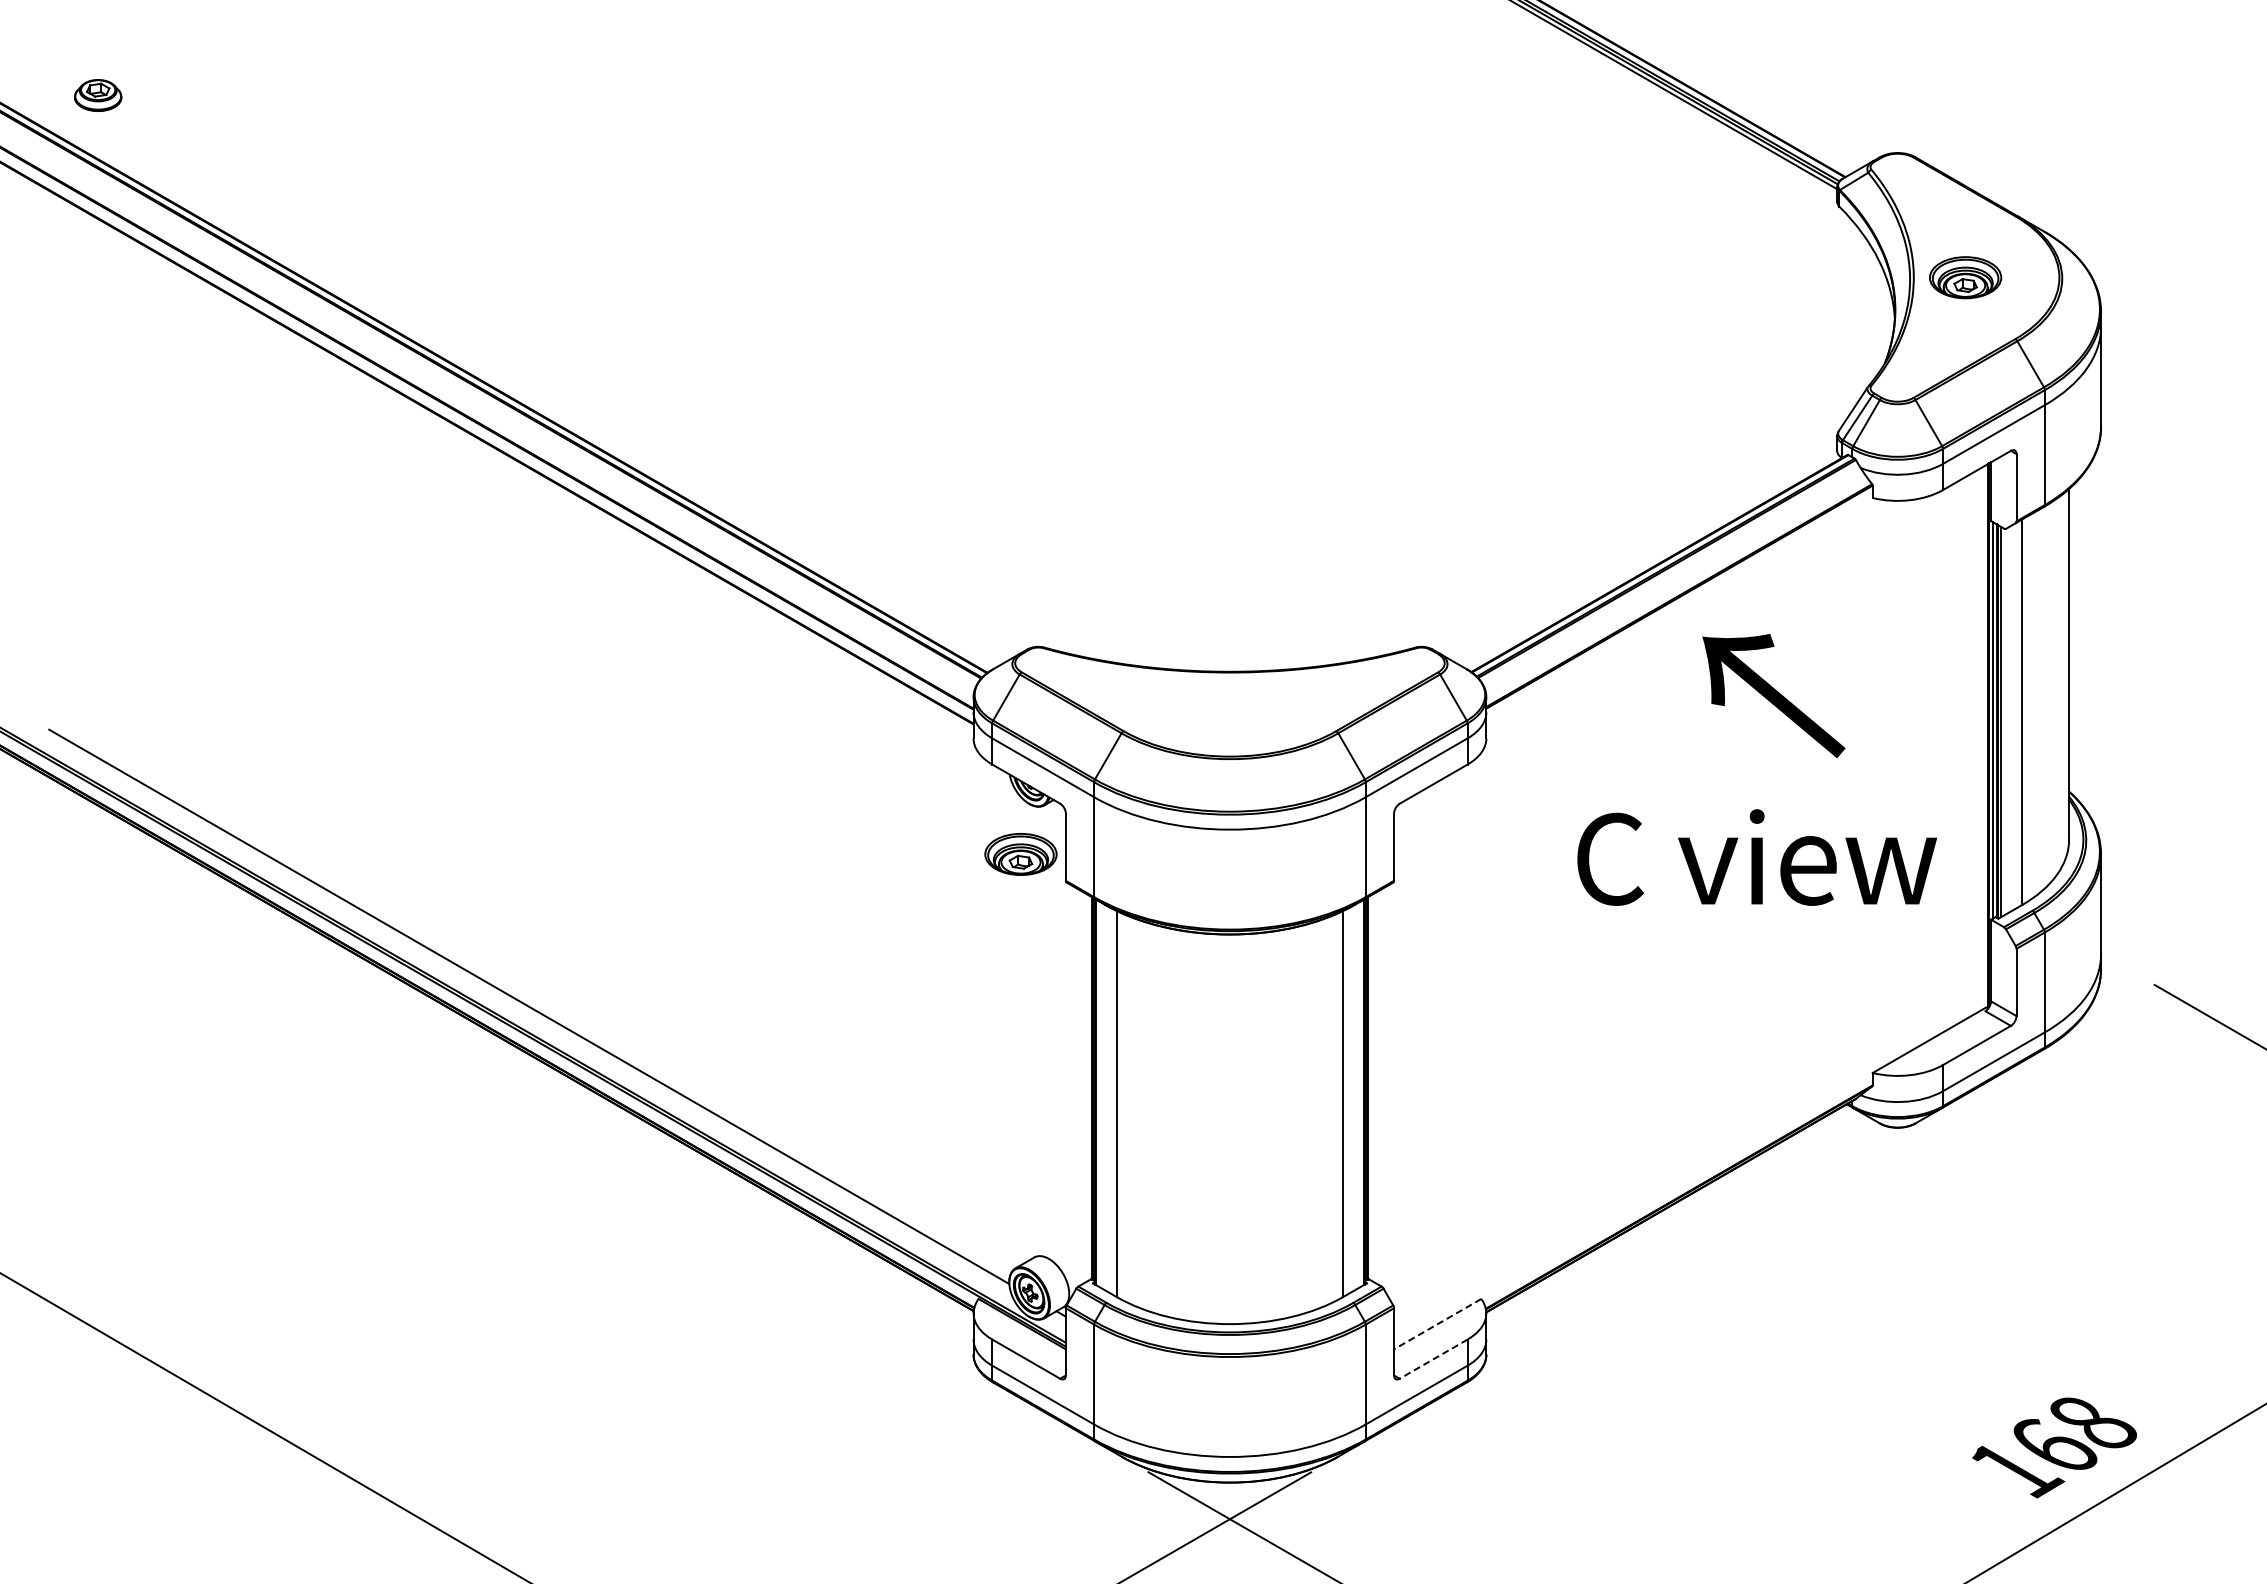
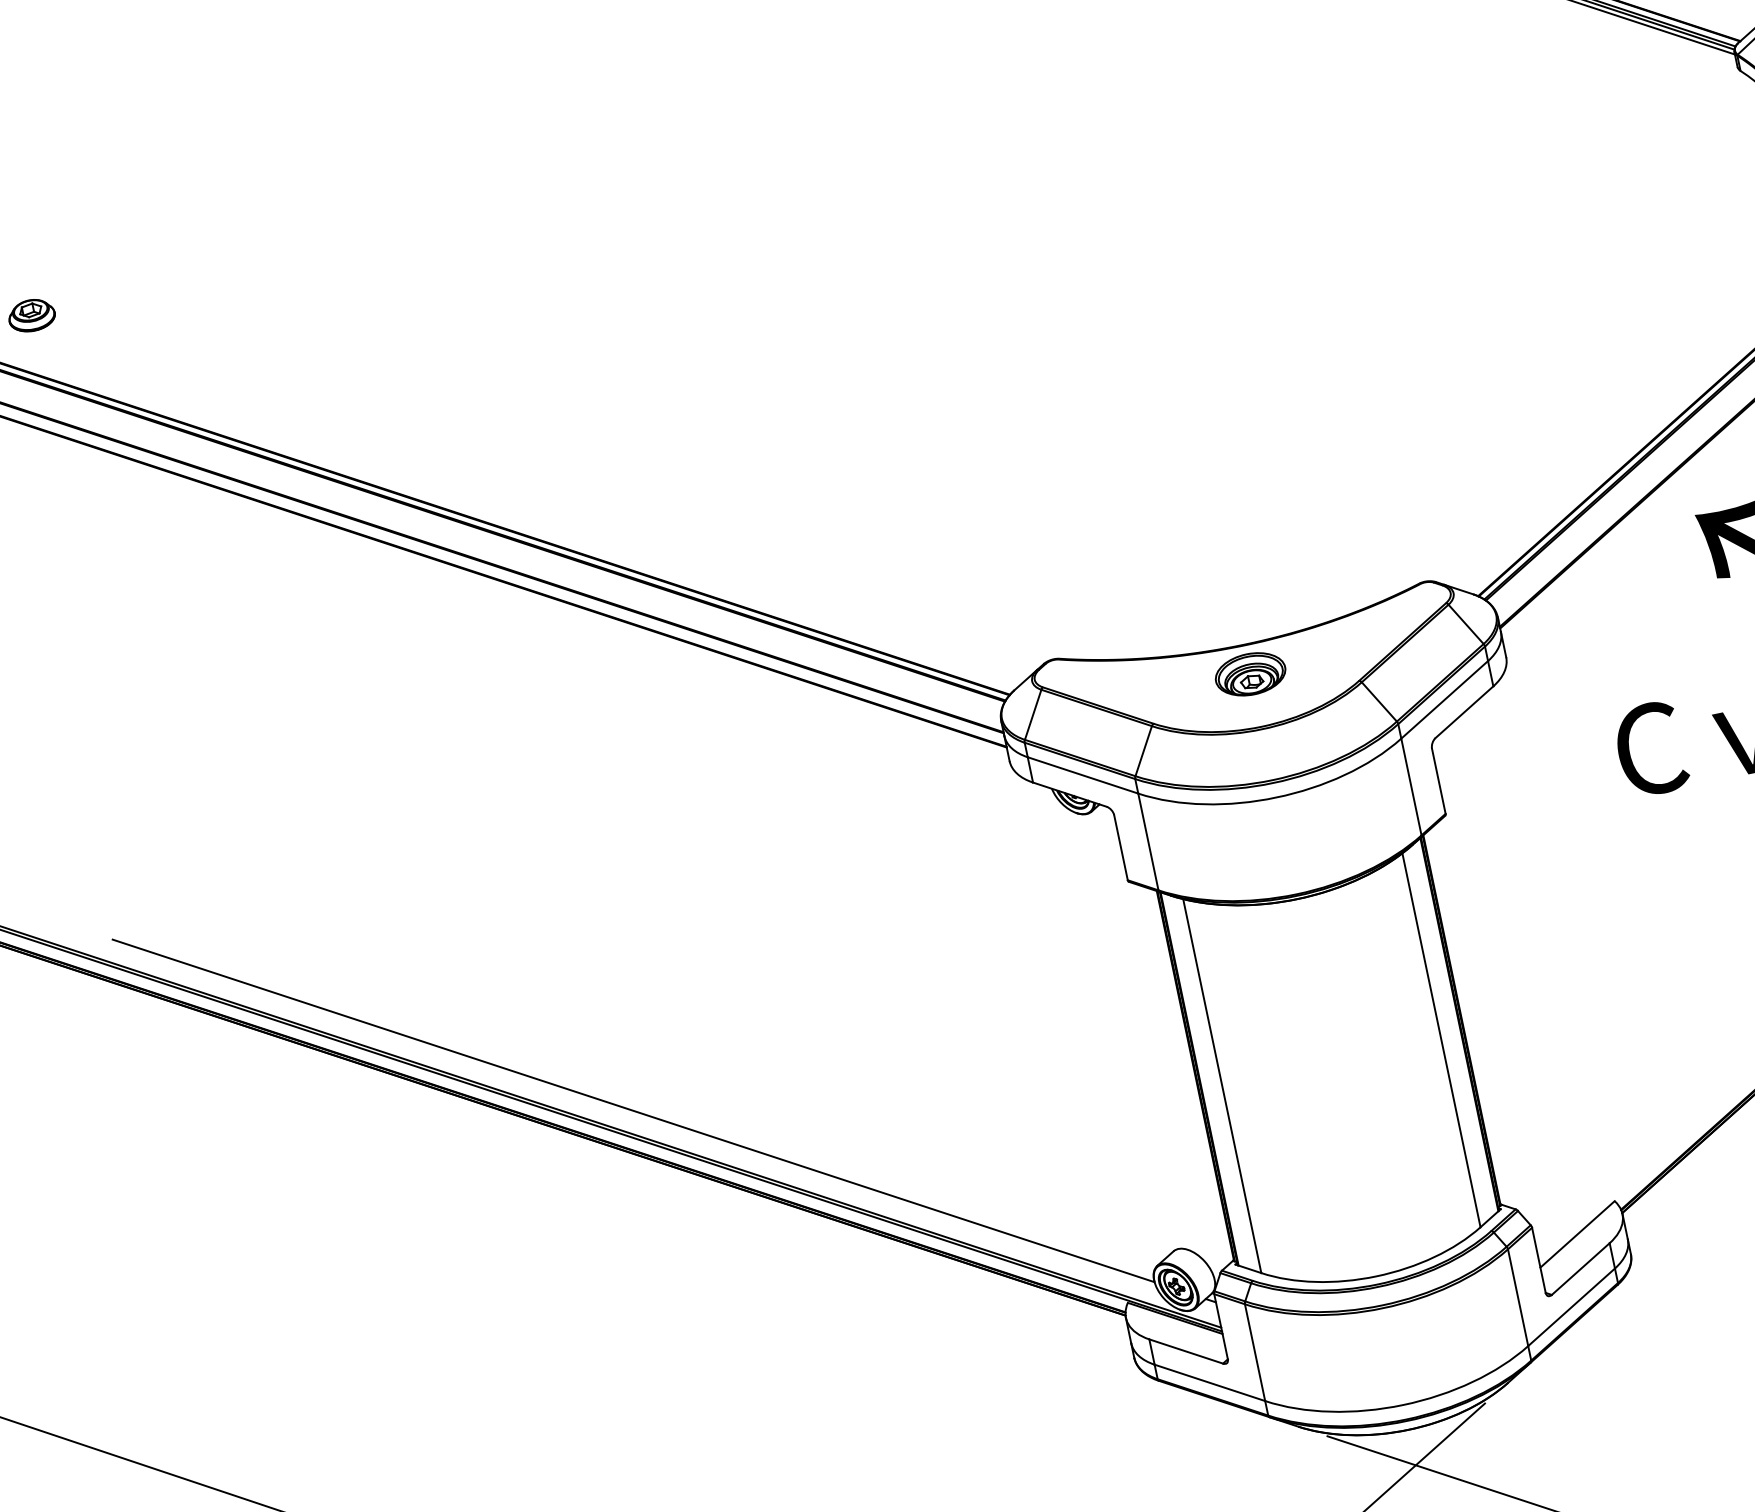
part: (1020, 854) -> (1250, 674), moved
line: (1437, 1324) -> (1577, 1234), dashed -> solid
line: (1433, 1359) -> (1580, 1269), dashed -> solid

